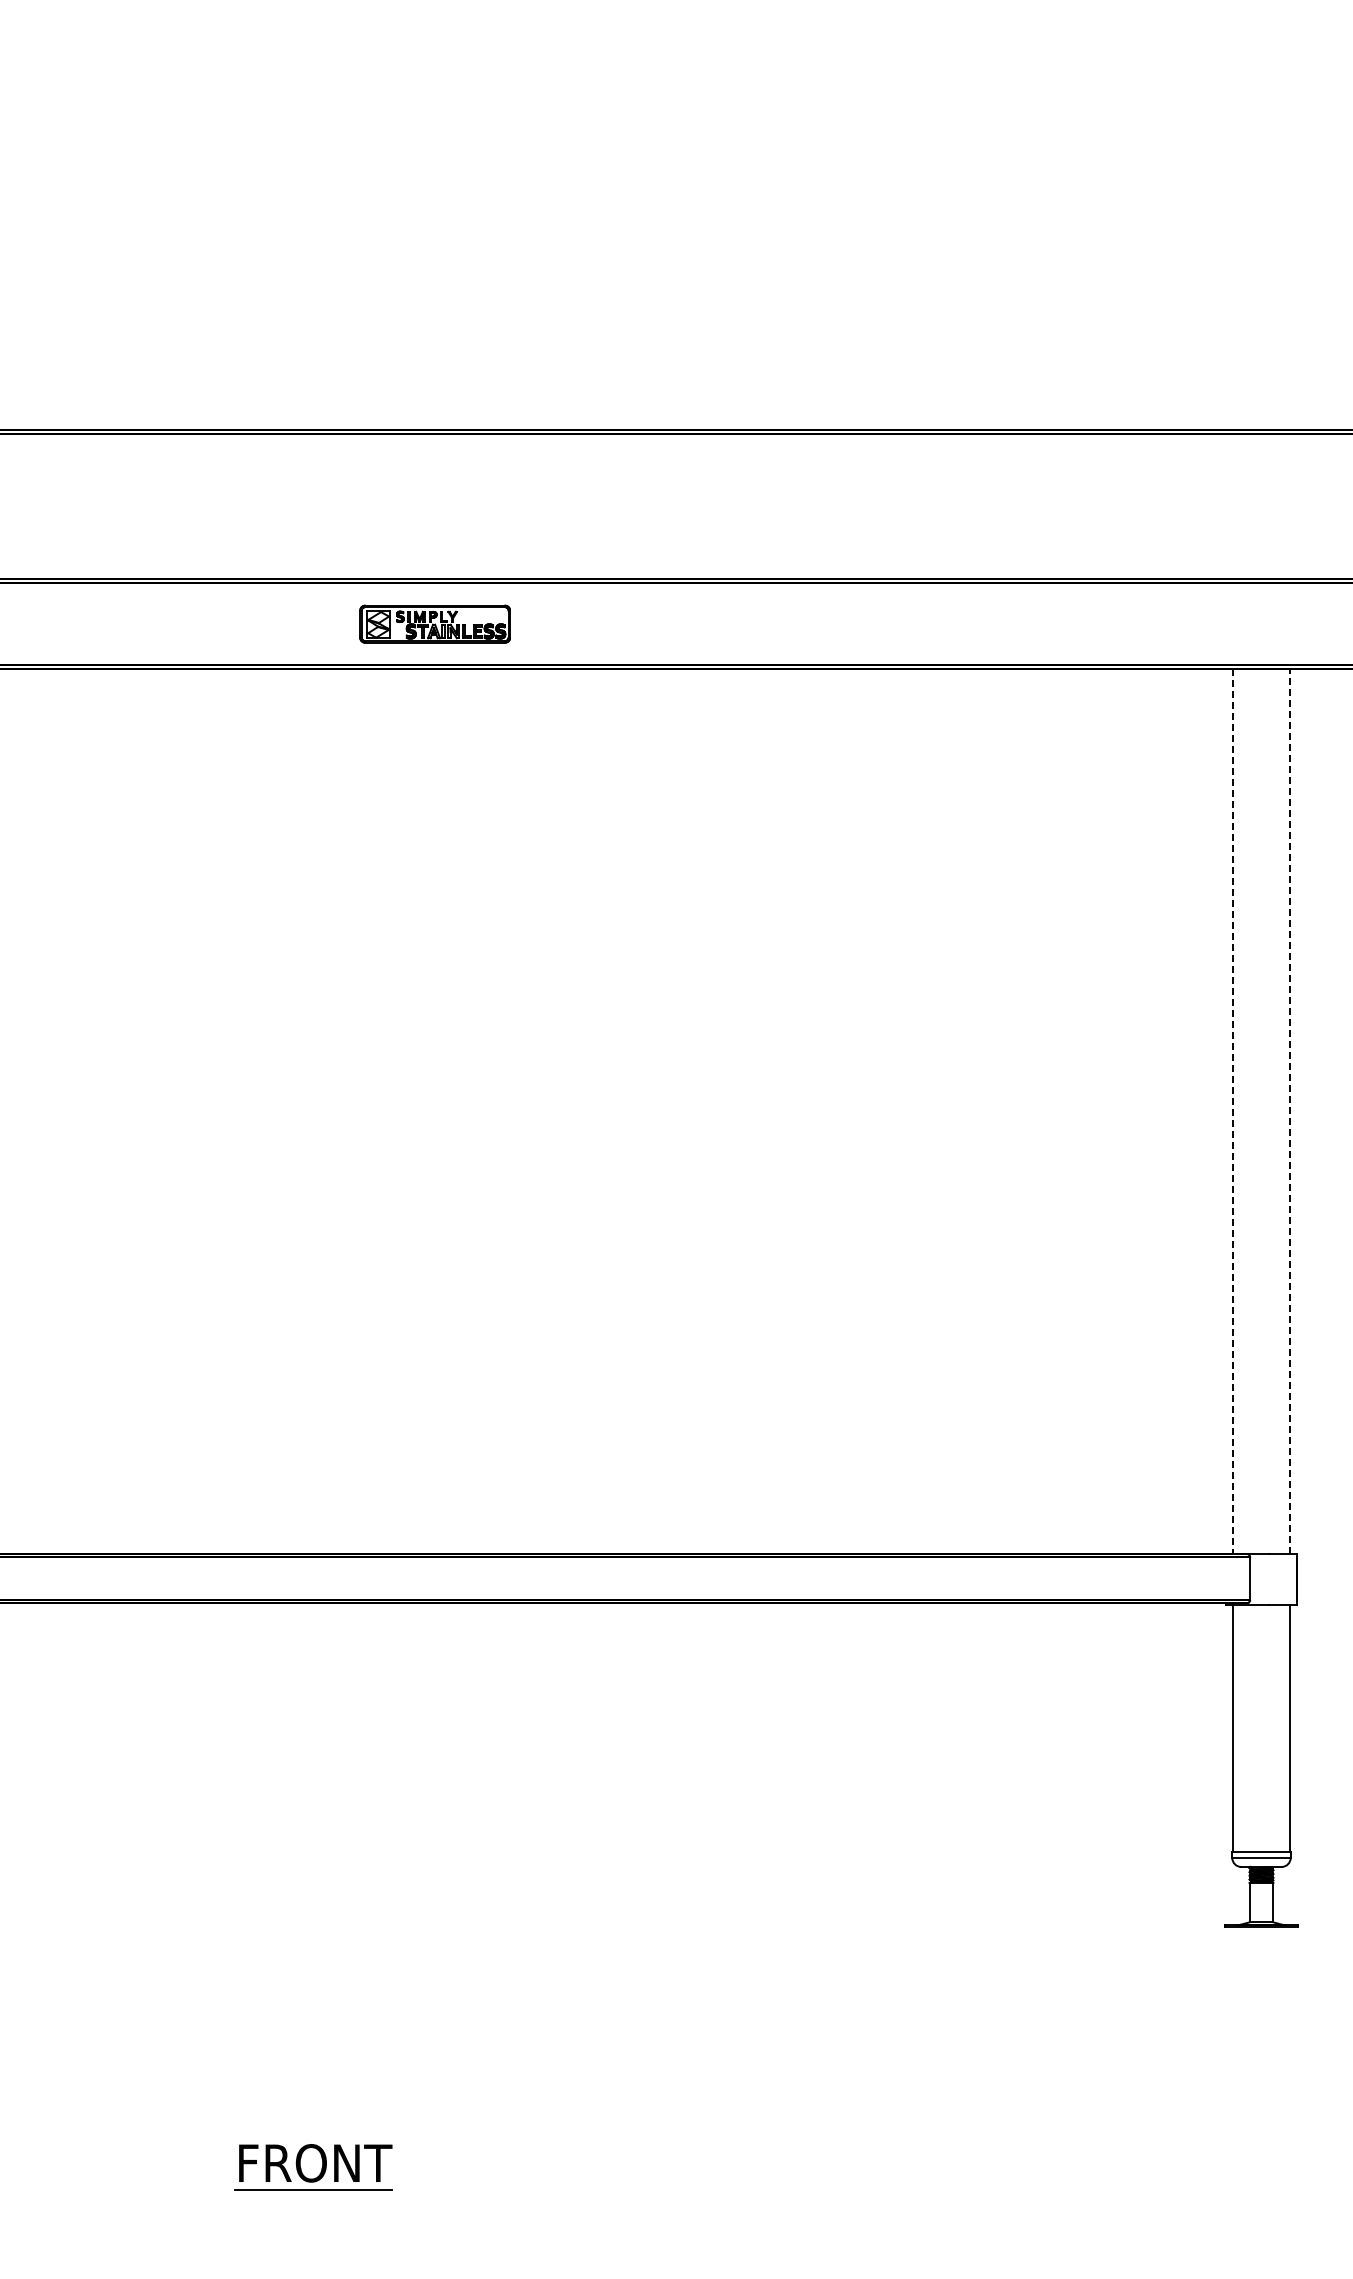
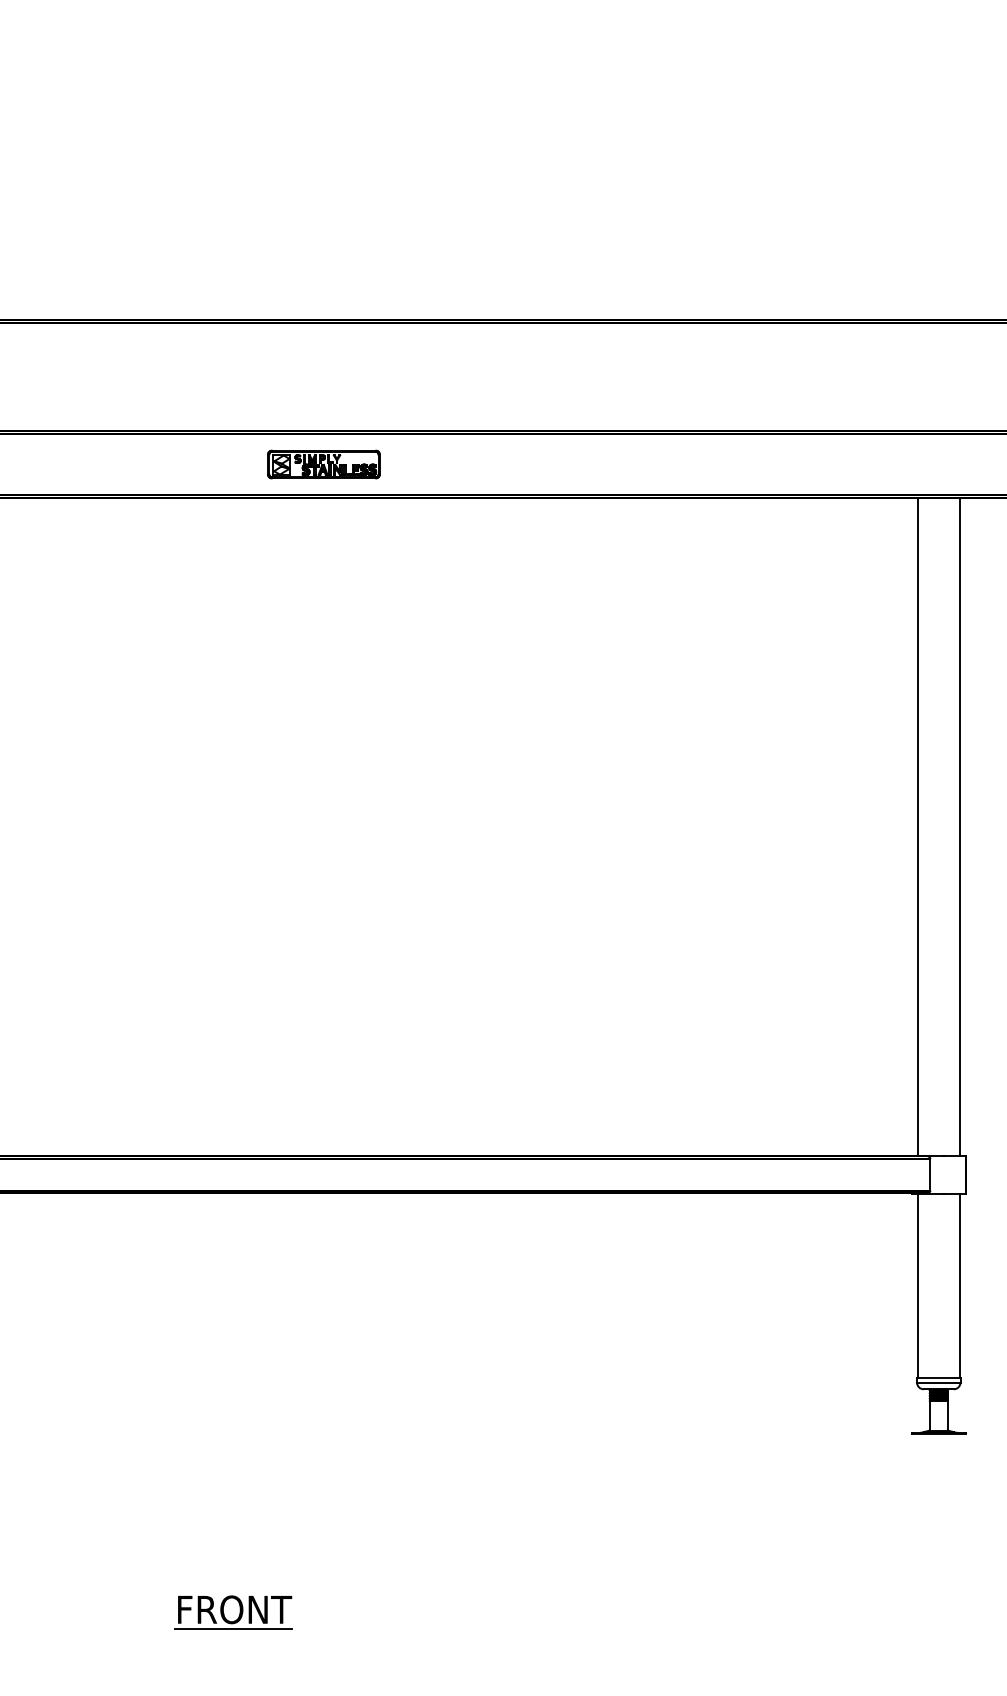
line: (1289, 1111) -> (959, 827), dashed -> solid
line: (1233, 1112) -> (917, 827), dashed -> solid

